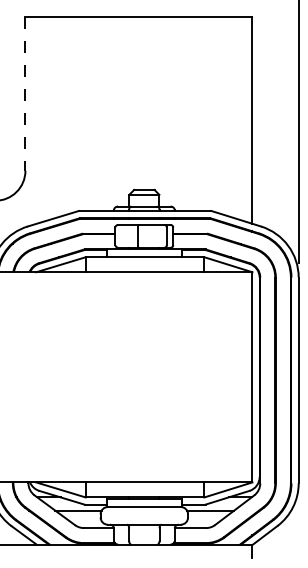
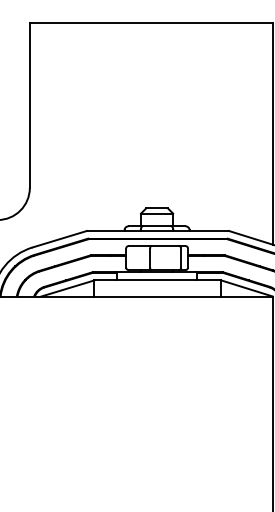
line: (25, 93) -> (29, 105), dashed -> solid

